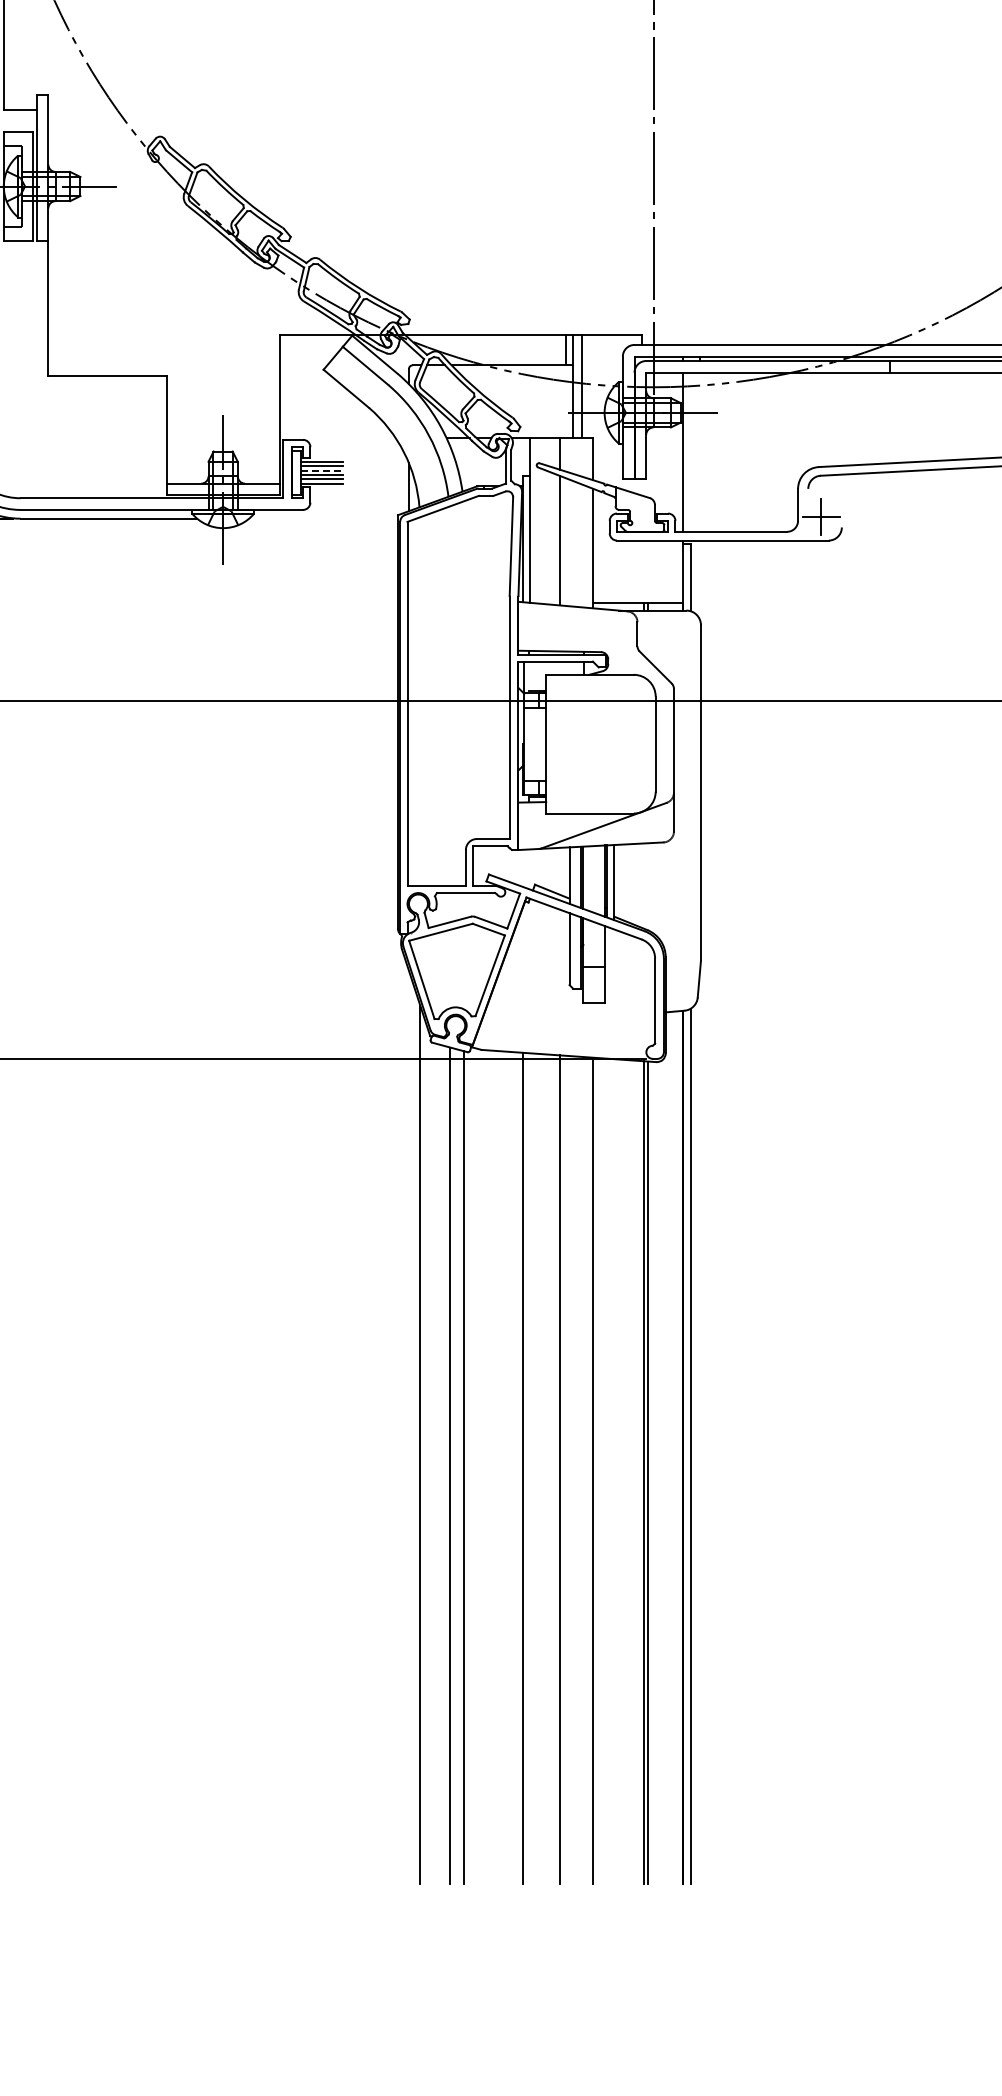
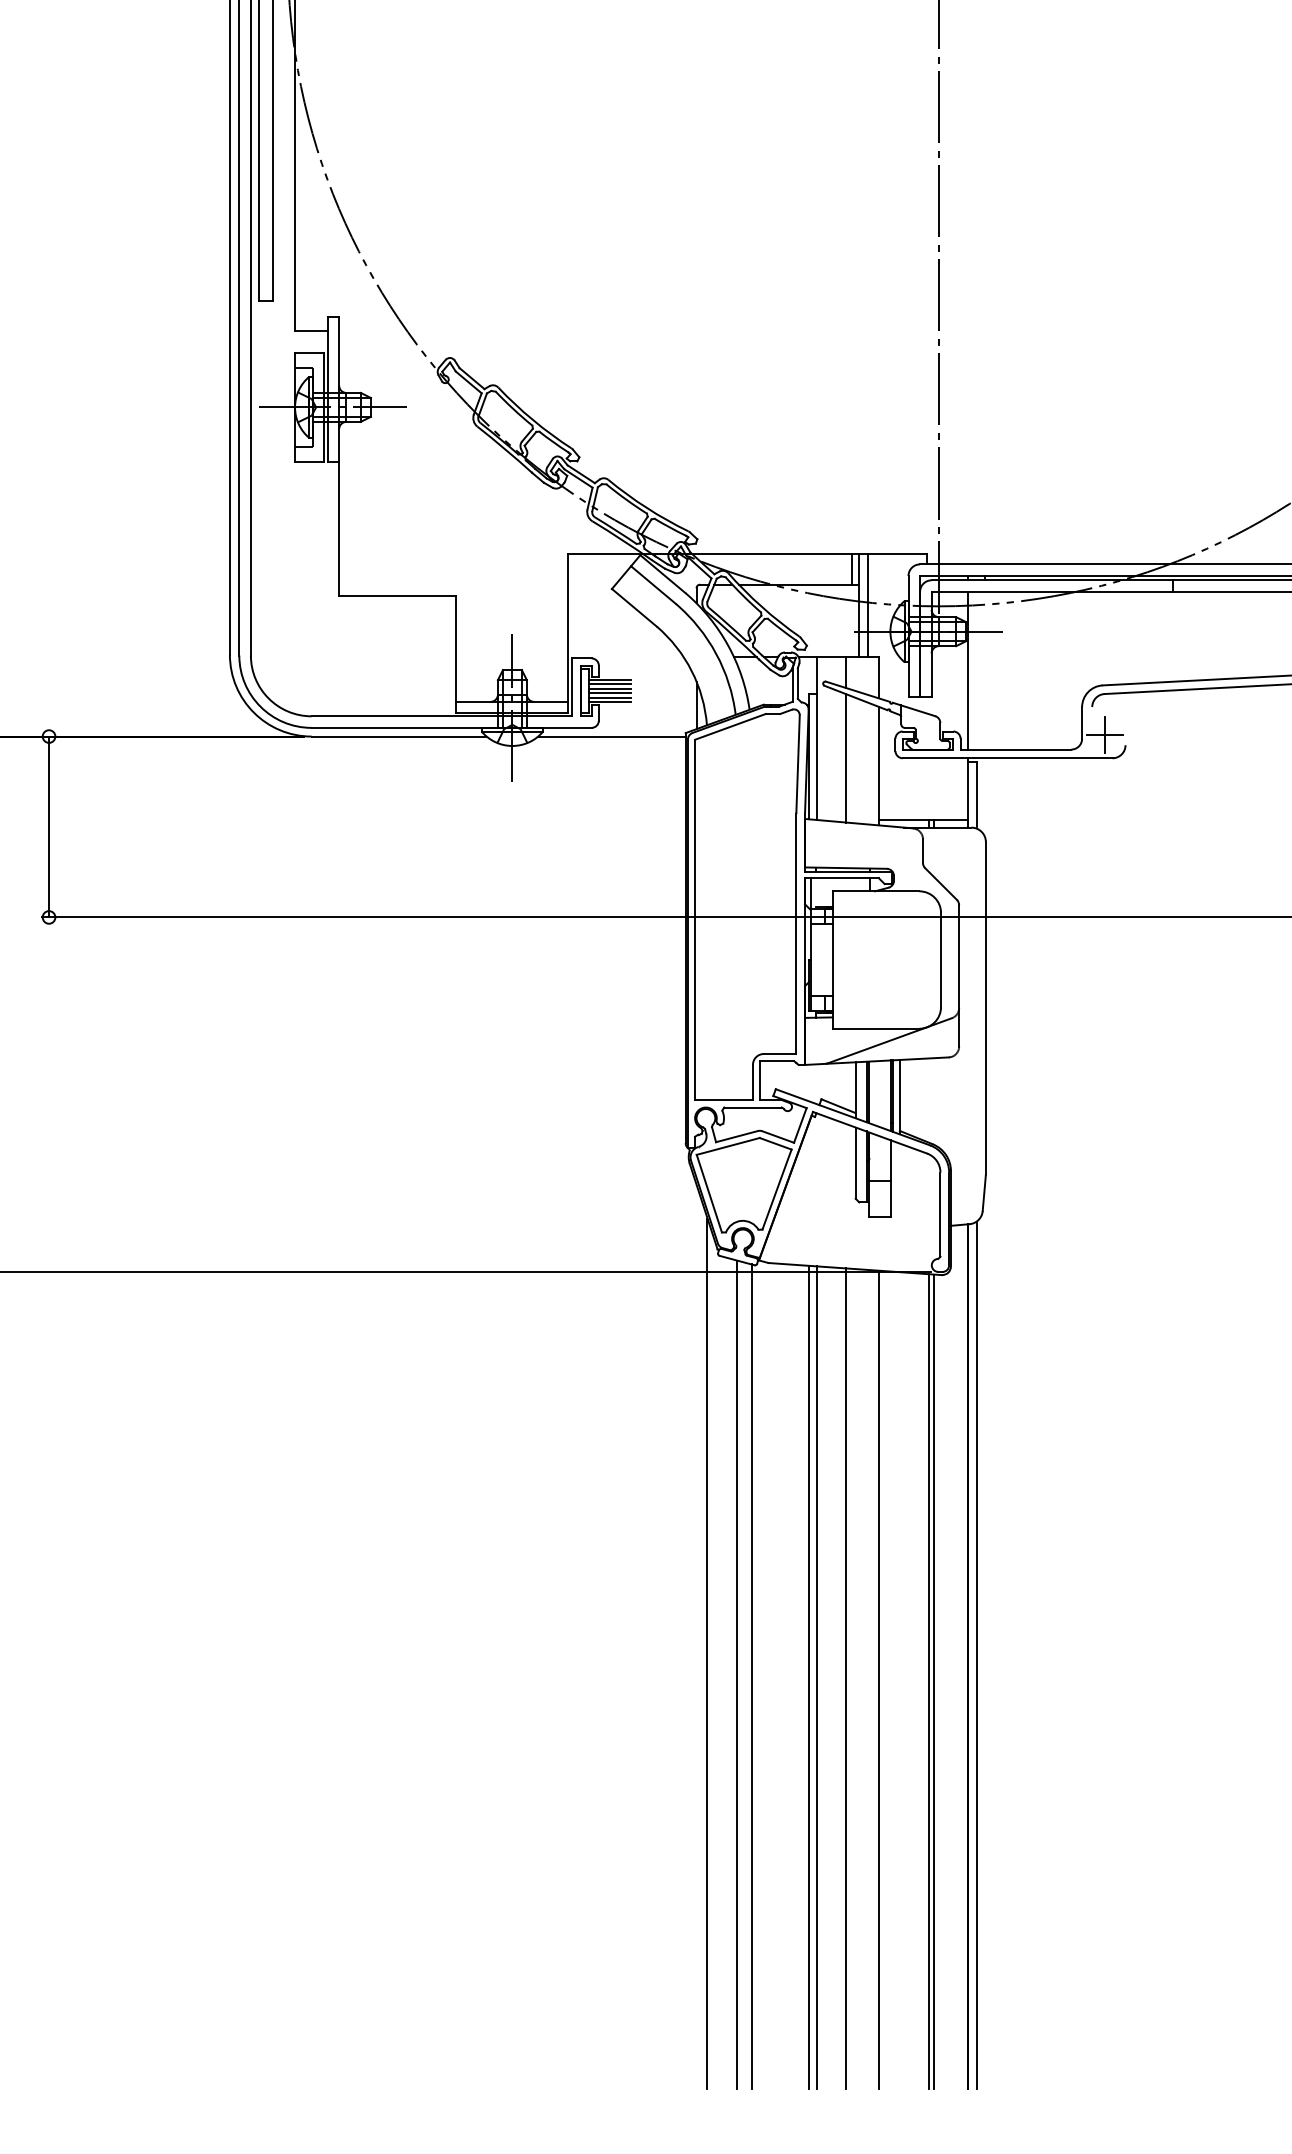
line: (322, 470) -> (610, 688), dashed -> solid
line: (323, 518) -> (611, 736), added
line: (530, 1468) -> (816, 1677), added

